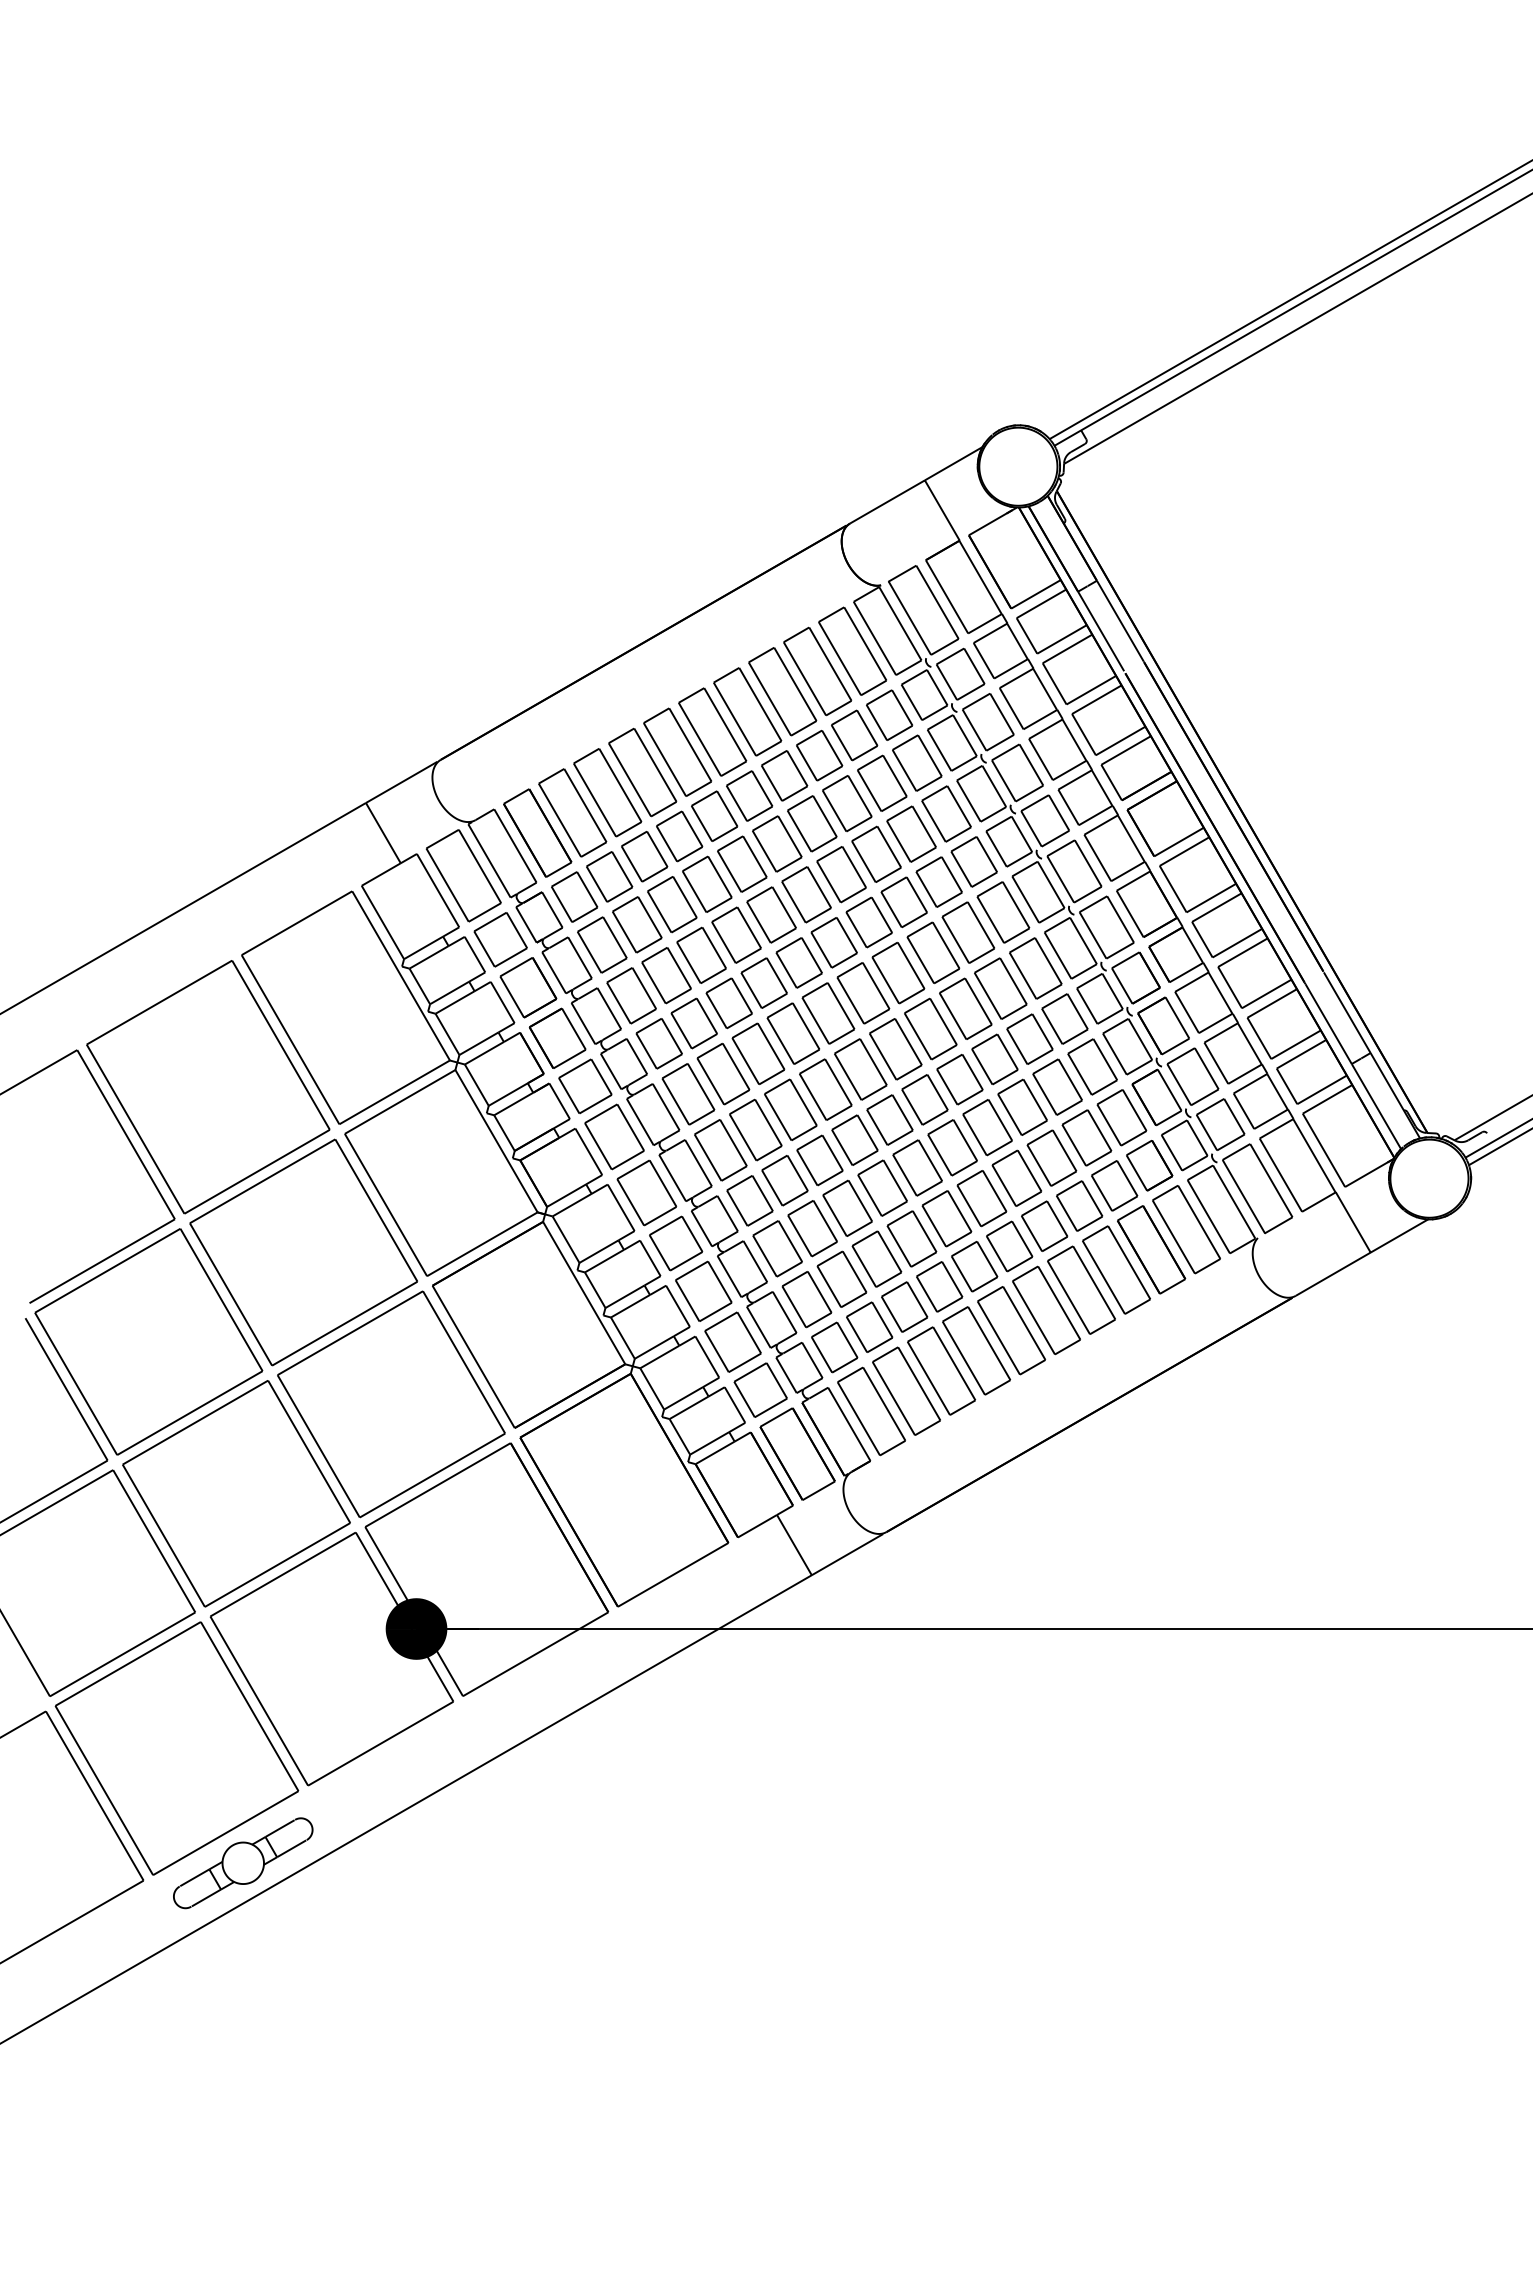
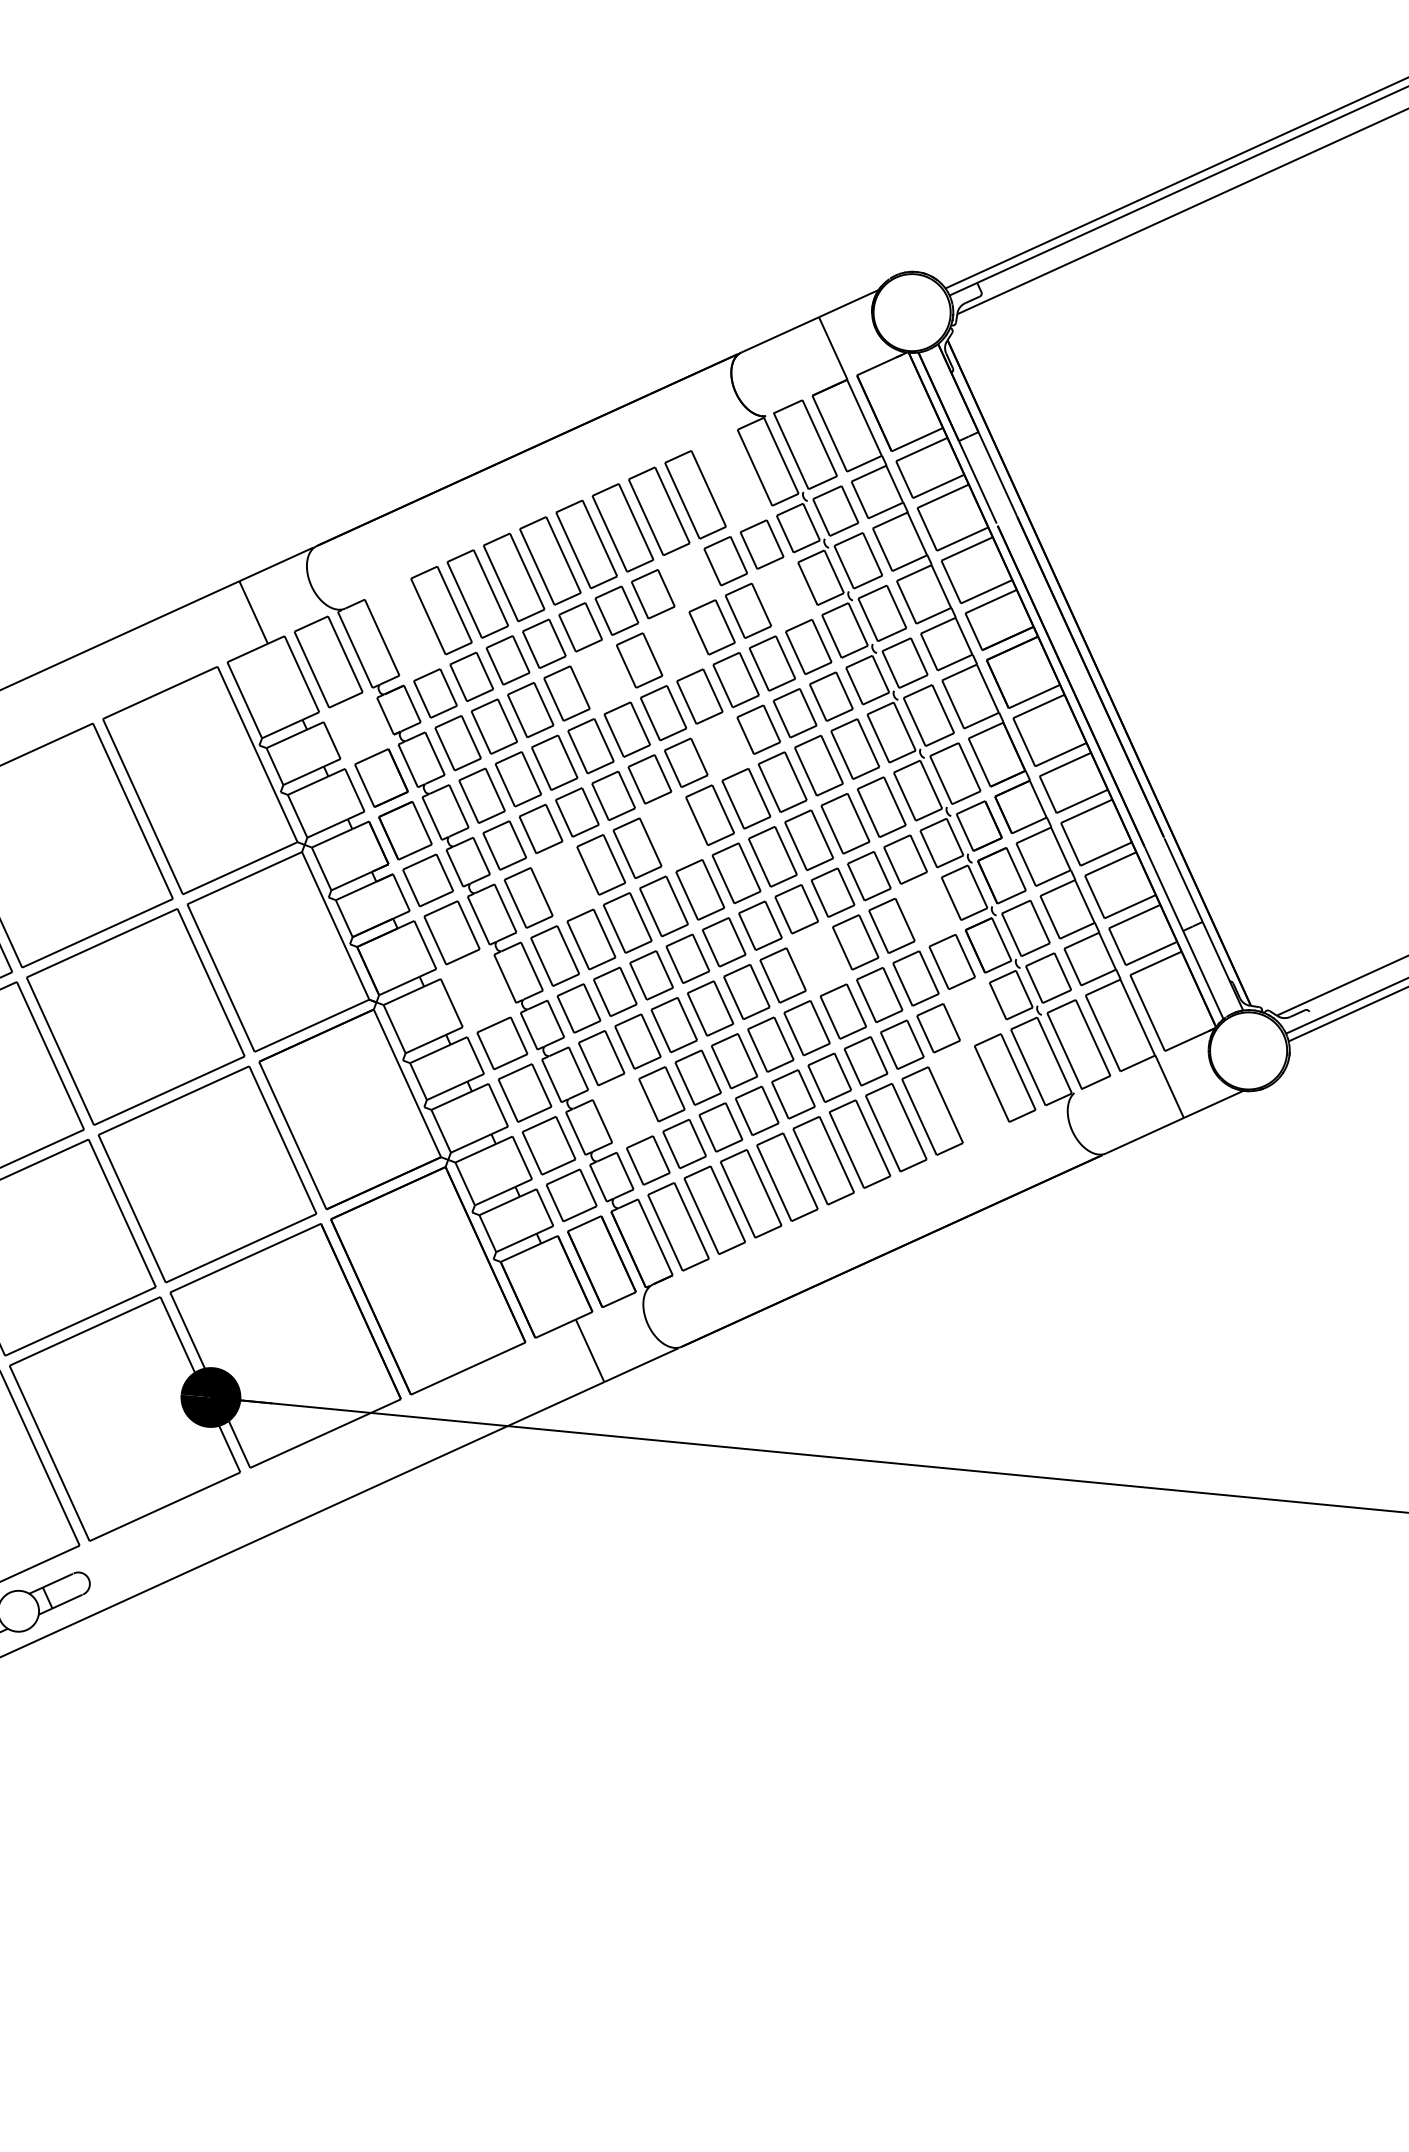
part: (852, 650) -> (731, 477), removed
part: (819, 755) -> (689, 577), removed
part: (917, 762) -> (785, 593), removed
part: (812, 823) -> (676, 643), removed
part: (537, 832) -> (405, 626), removed
part: (742, 863) -> (603, 676), removed
part: (868, 922) -> (721, 746), removed
part: (500, 939) -> (358, 728), removed
part: (828, 1013) -> (673, 831), removed
part: (1092, 1066) -> (928, 908), removed
part: (723, 1073) -> (565, 880), removed
part: (987, 1127) -> (819, 958), removed
part: (1149, 1165) -> (974, 1011), removed
part: (646, 1192) -> (478, 990), removed
part: (1151, 1249) -> (968, 1094), removed
part: (806, 1299) -> (625, 1110), removed

